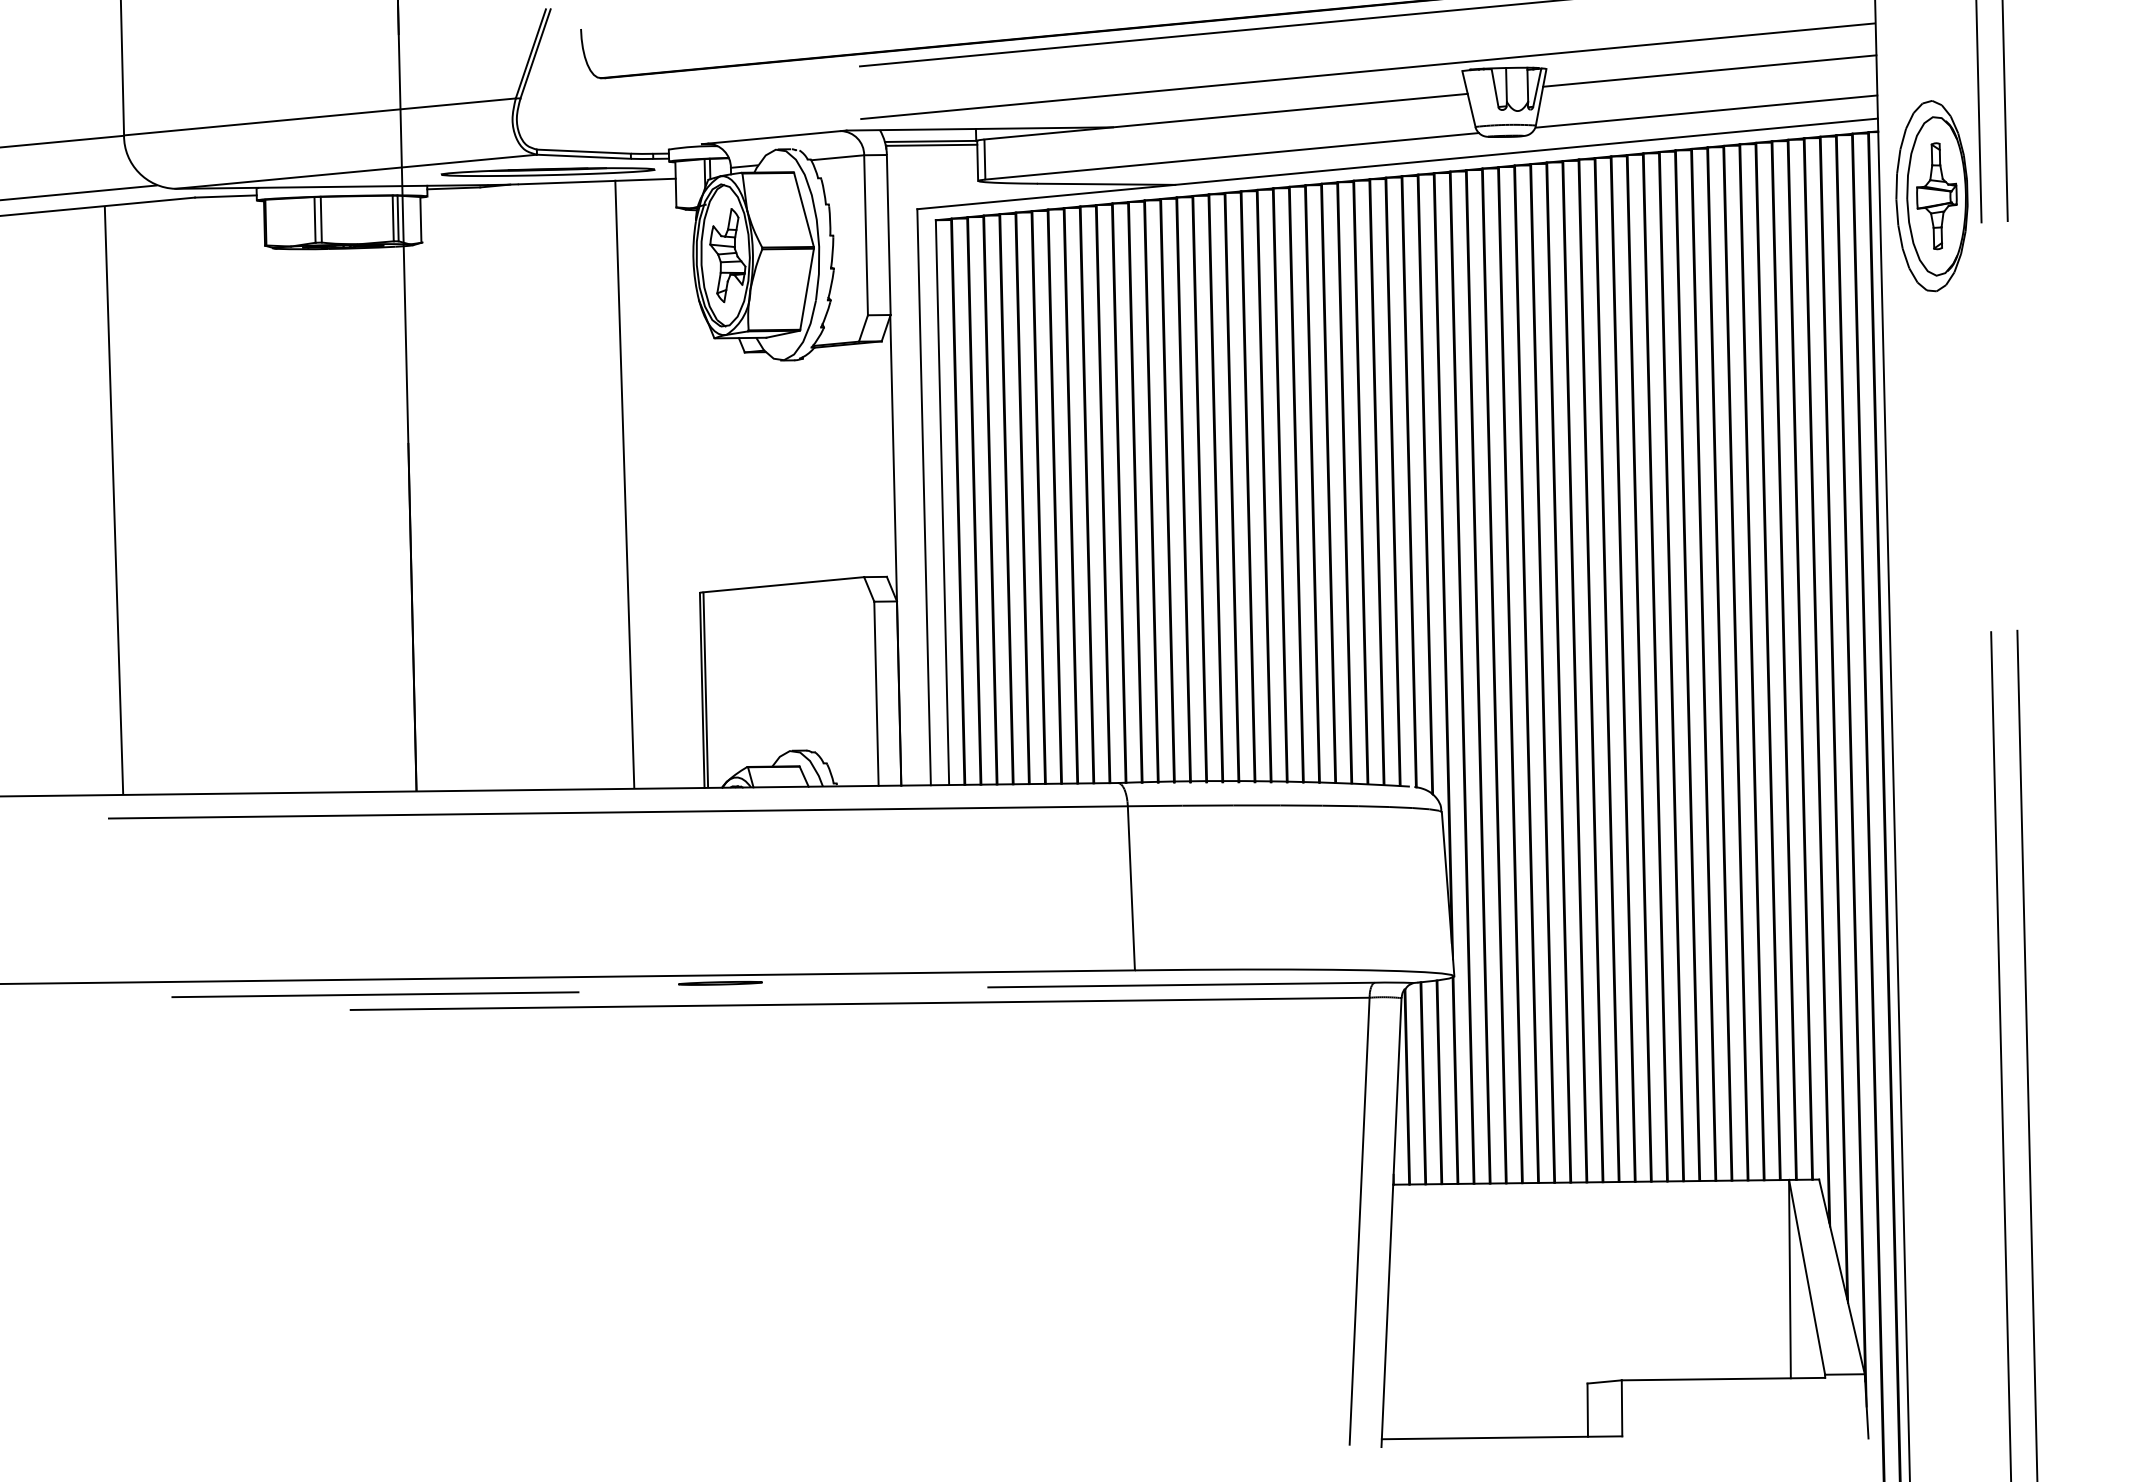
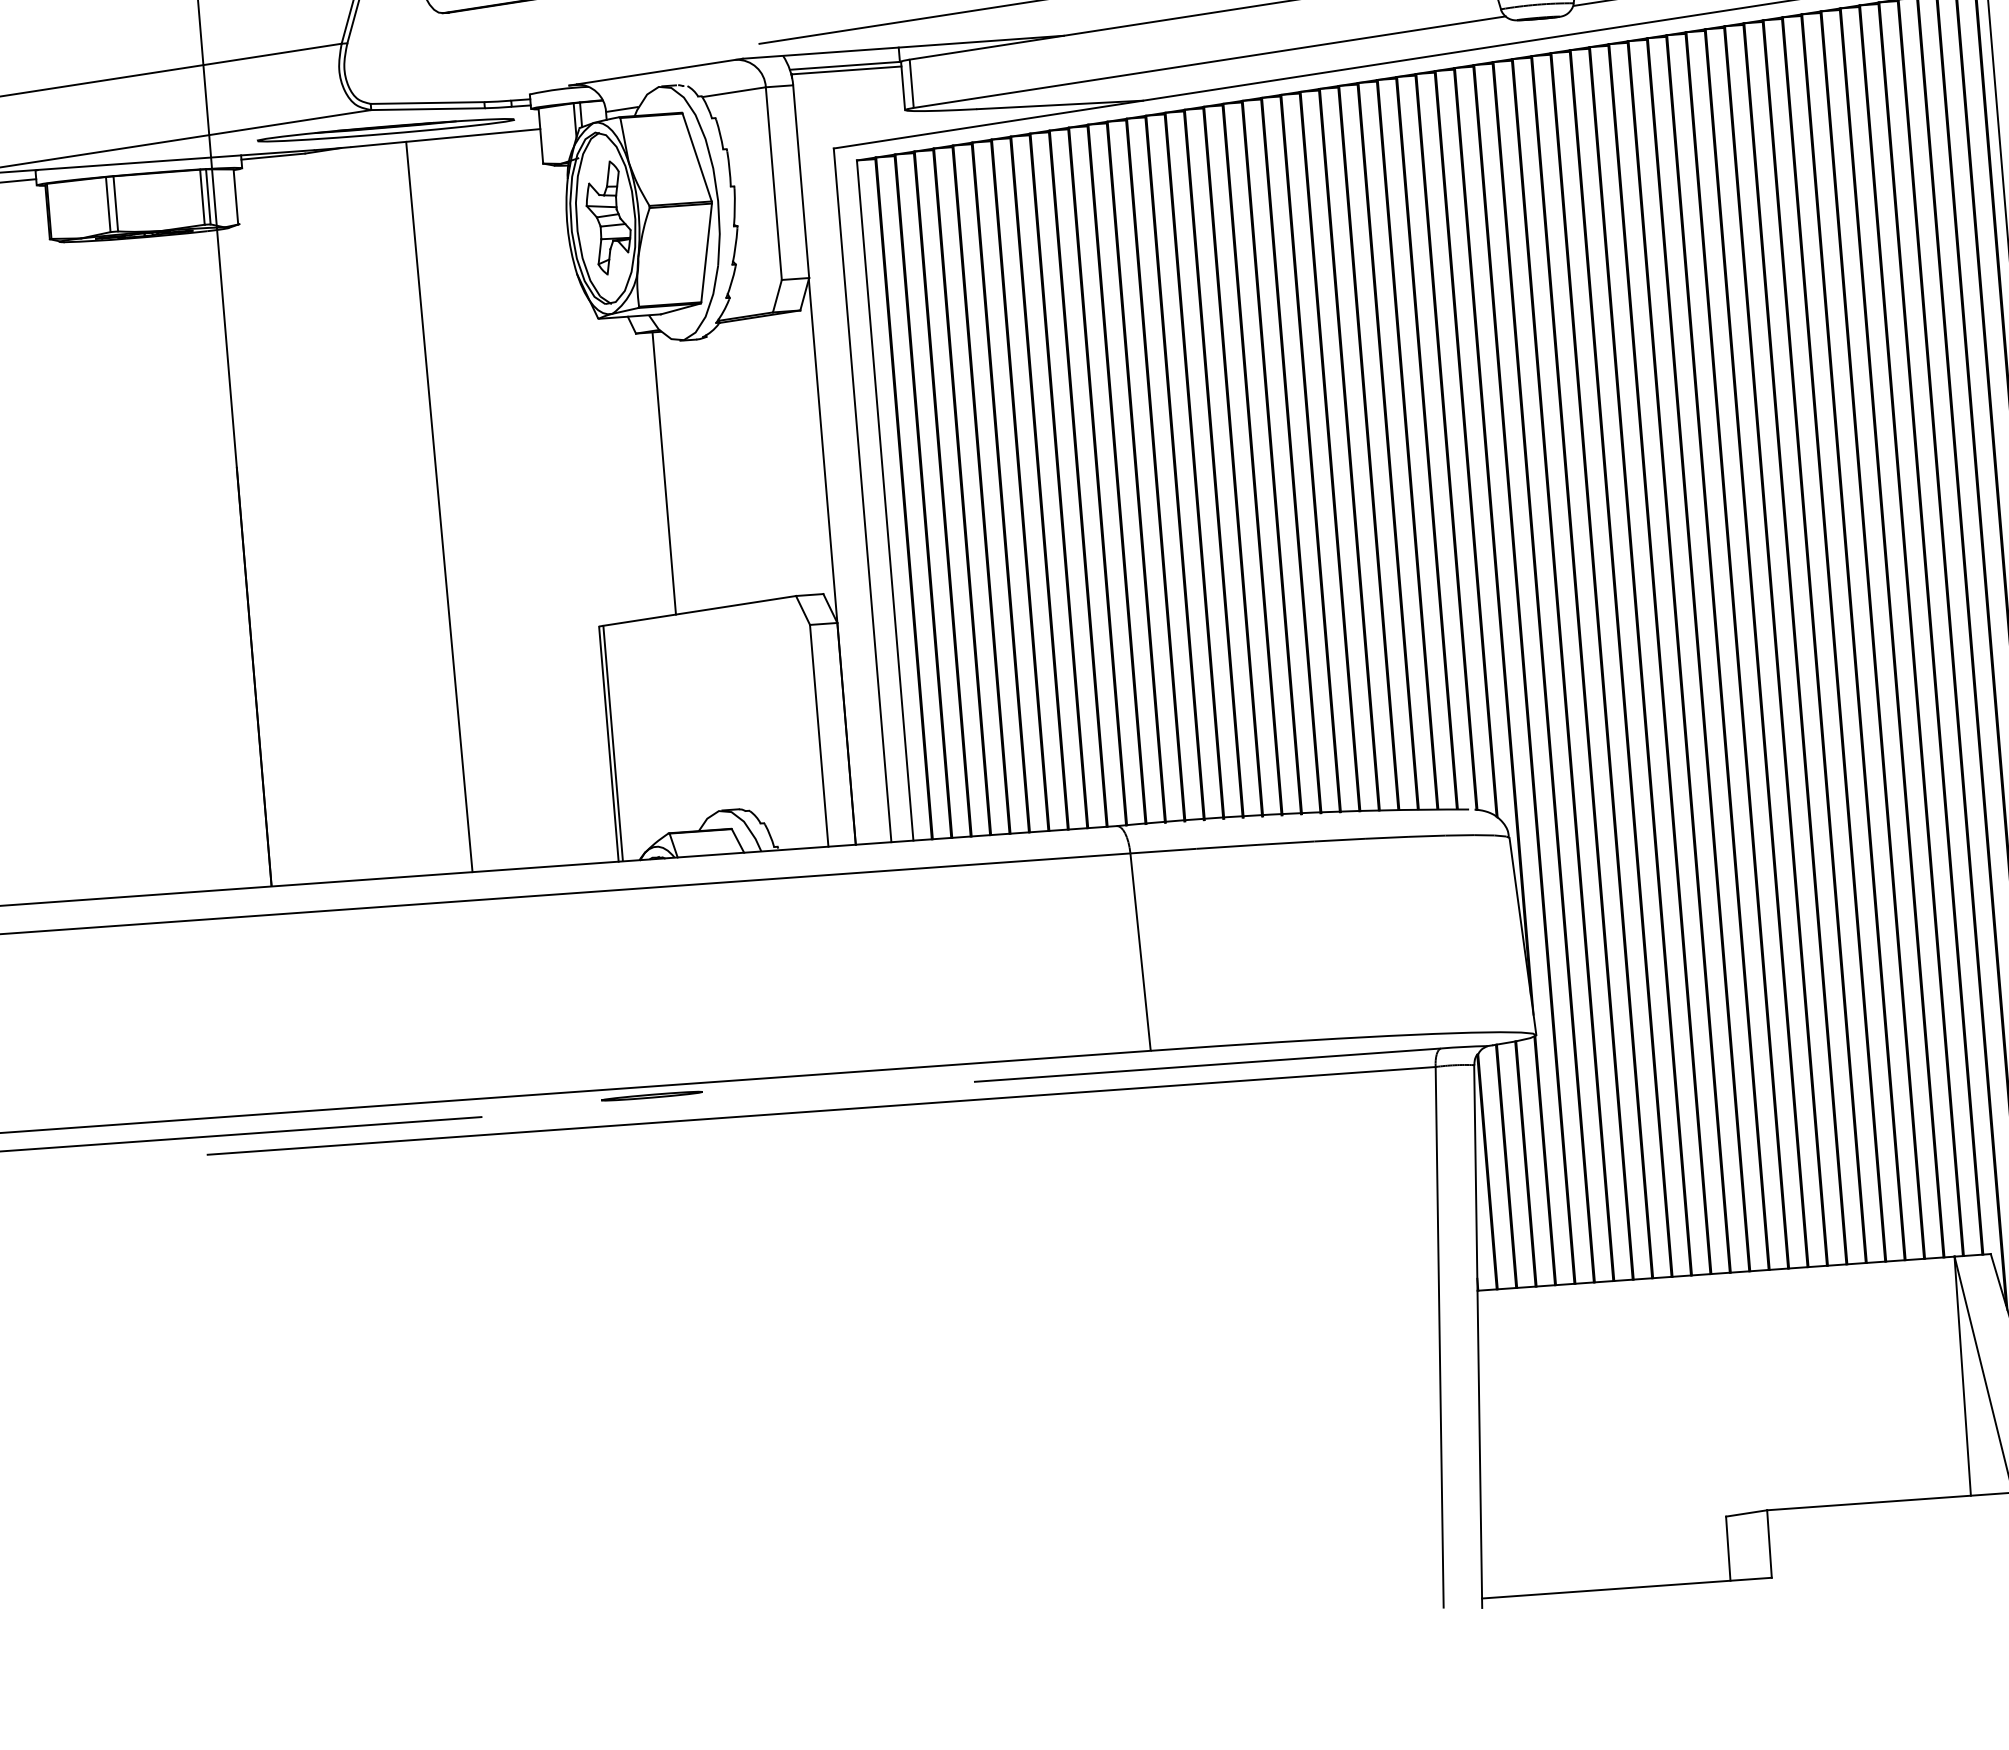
line: (761, 469) -> (664, 473), added
line: (624, 483) -> (438, 506), moved

